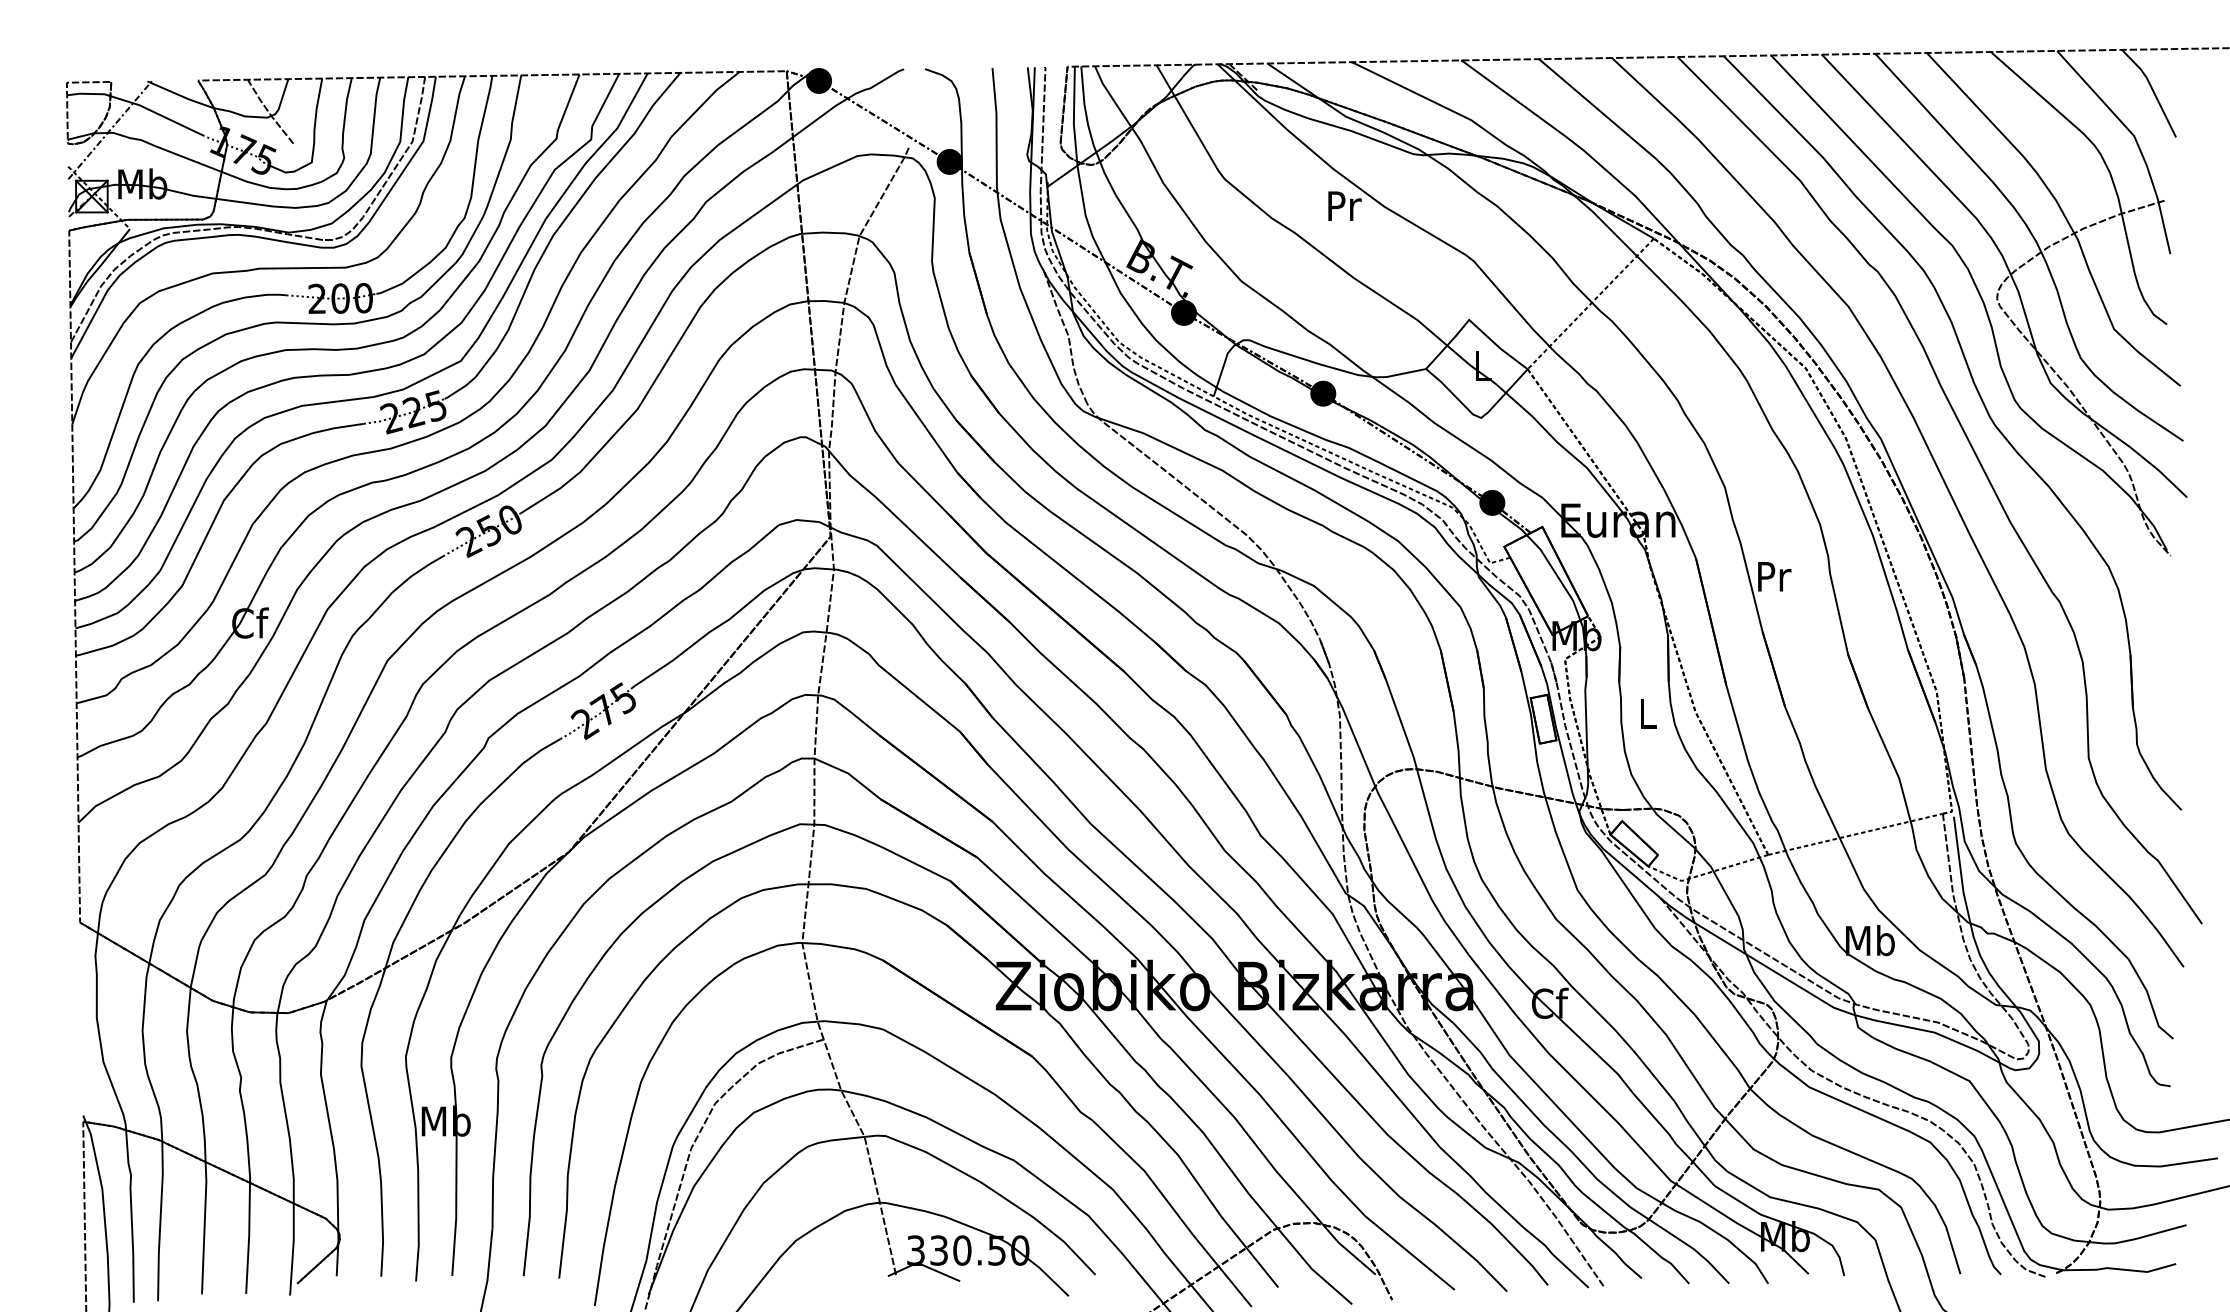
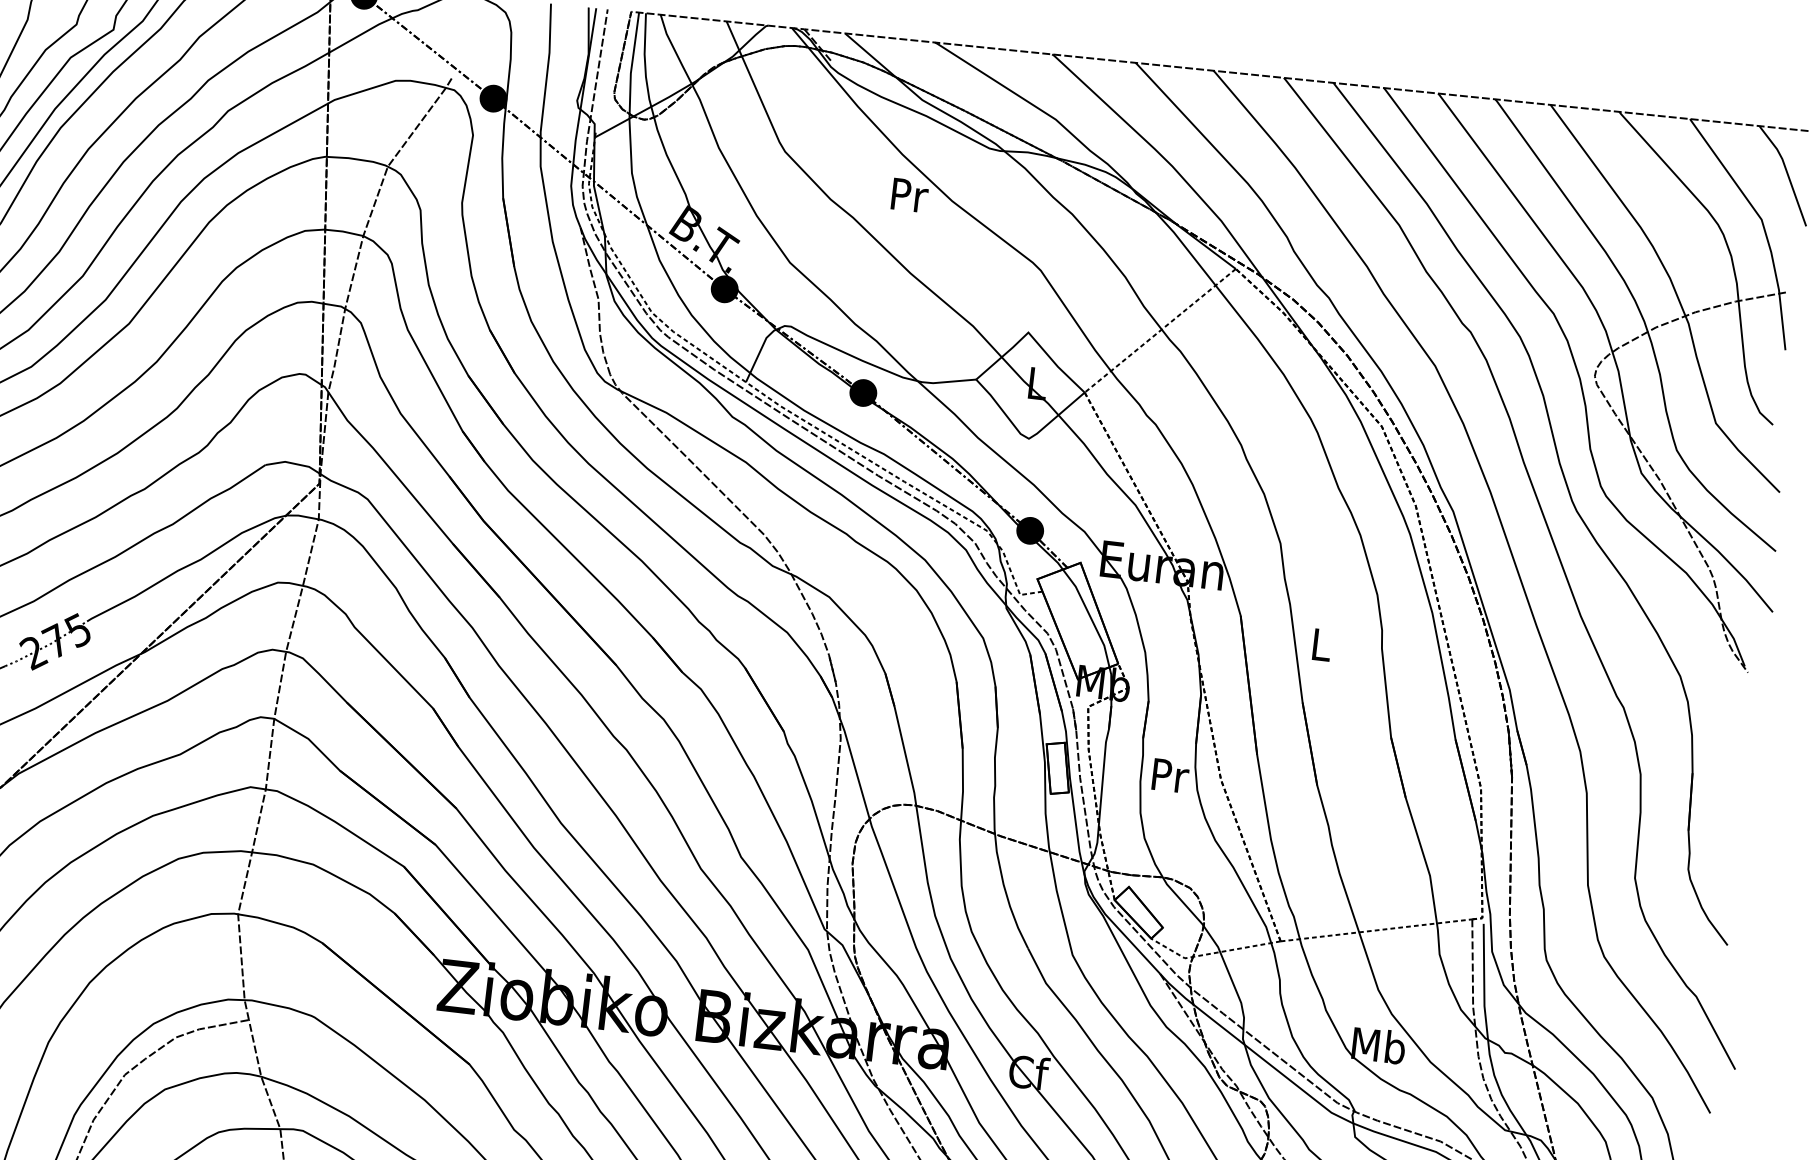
text: (1774, 576) -> (1322, 644), Pr -> L
text: (1648, 713) -> (1170, 775), L -> Pr

